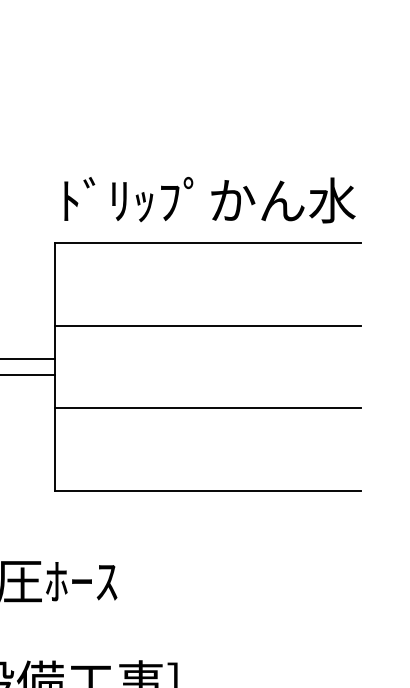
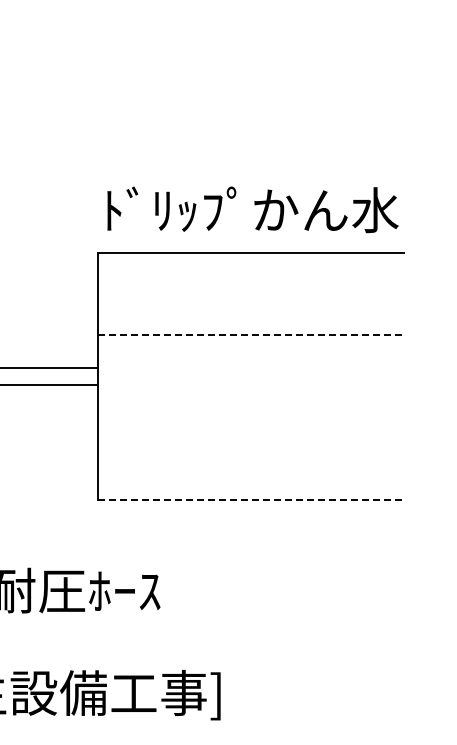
line: (208, 325) -> (251, 335), solid -> dashed
line: (207, 407) -> (250, 417), removed
line: (208, 490) -> (251, 500), solid -> dashed

